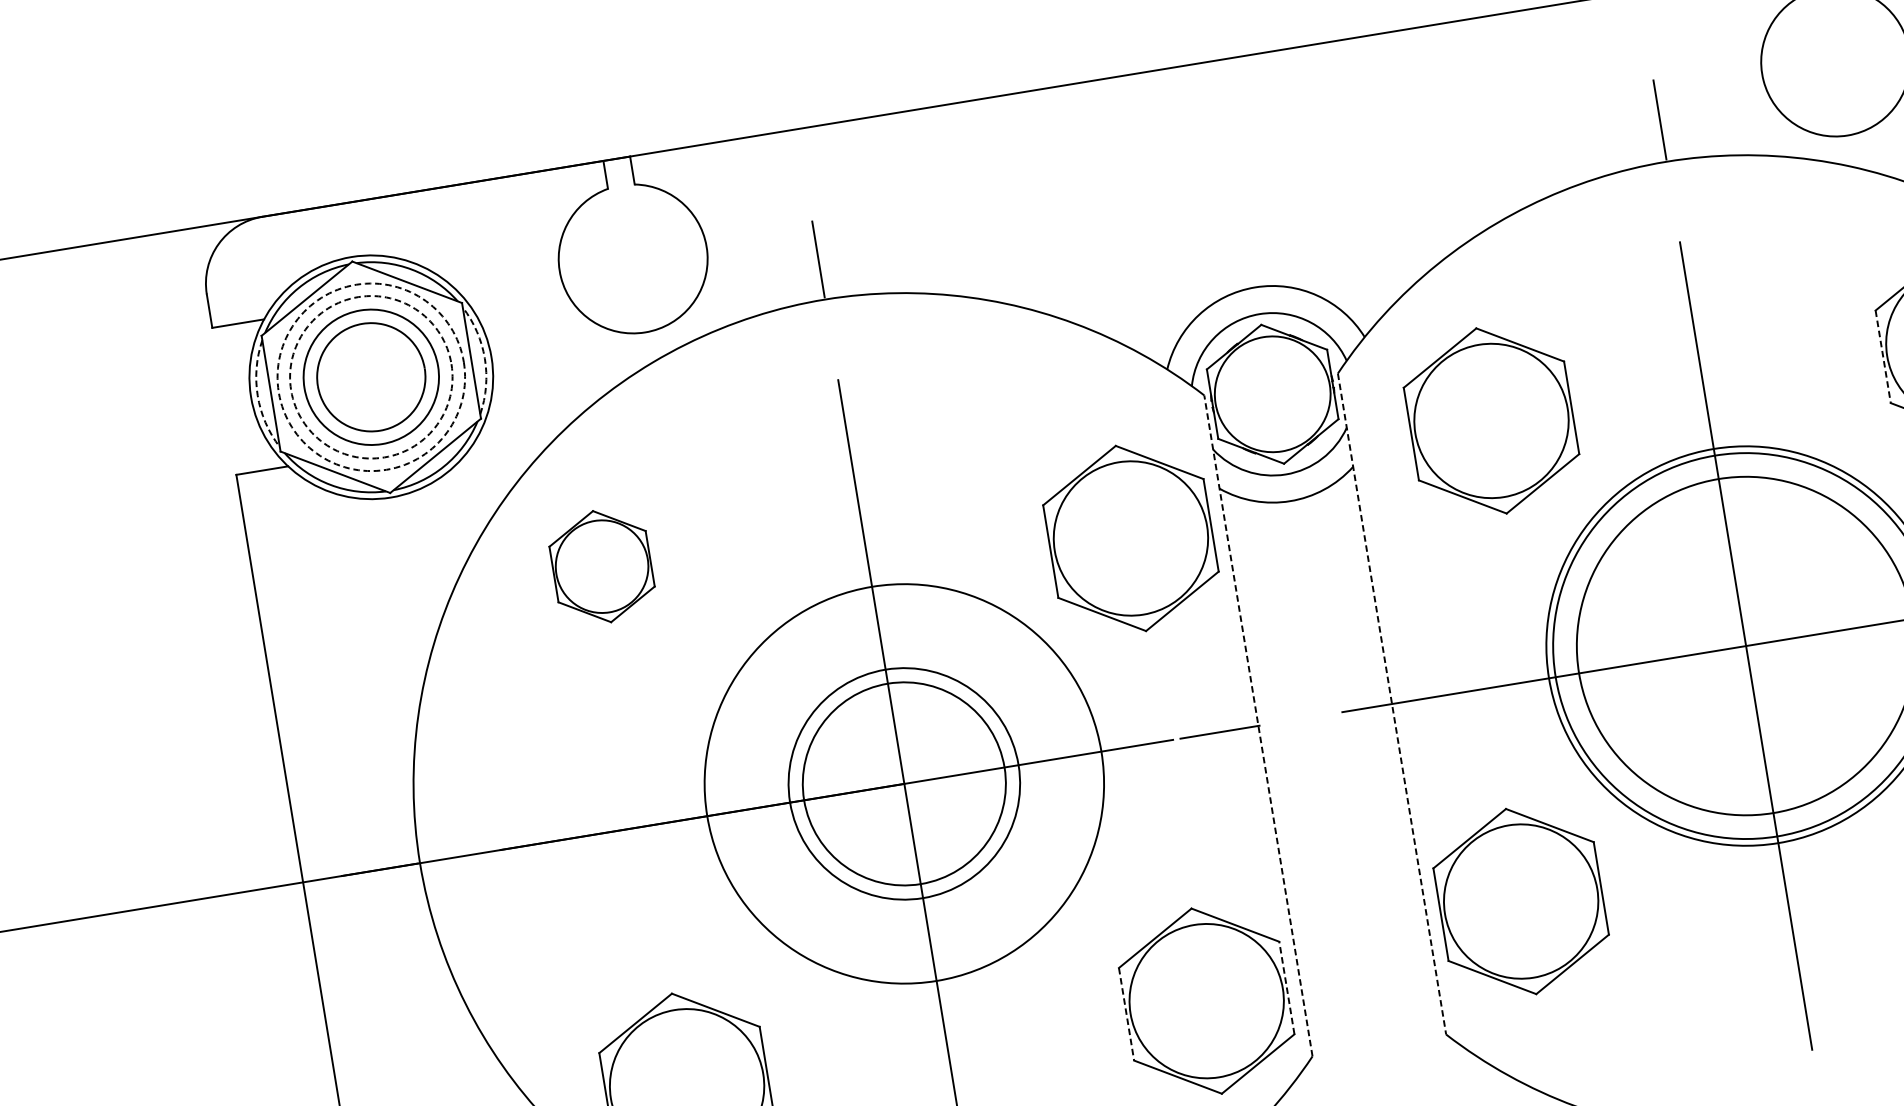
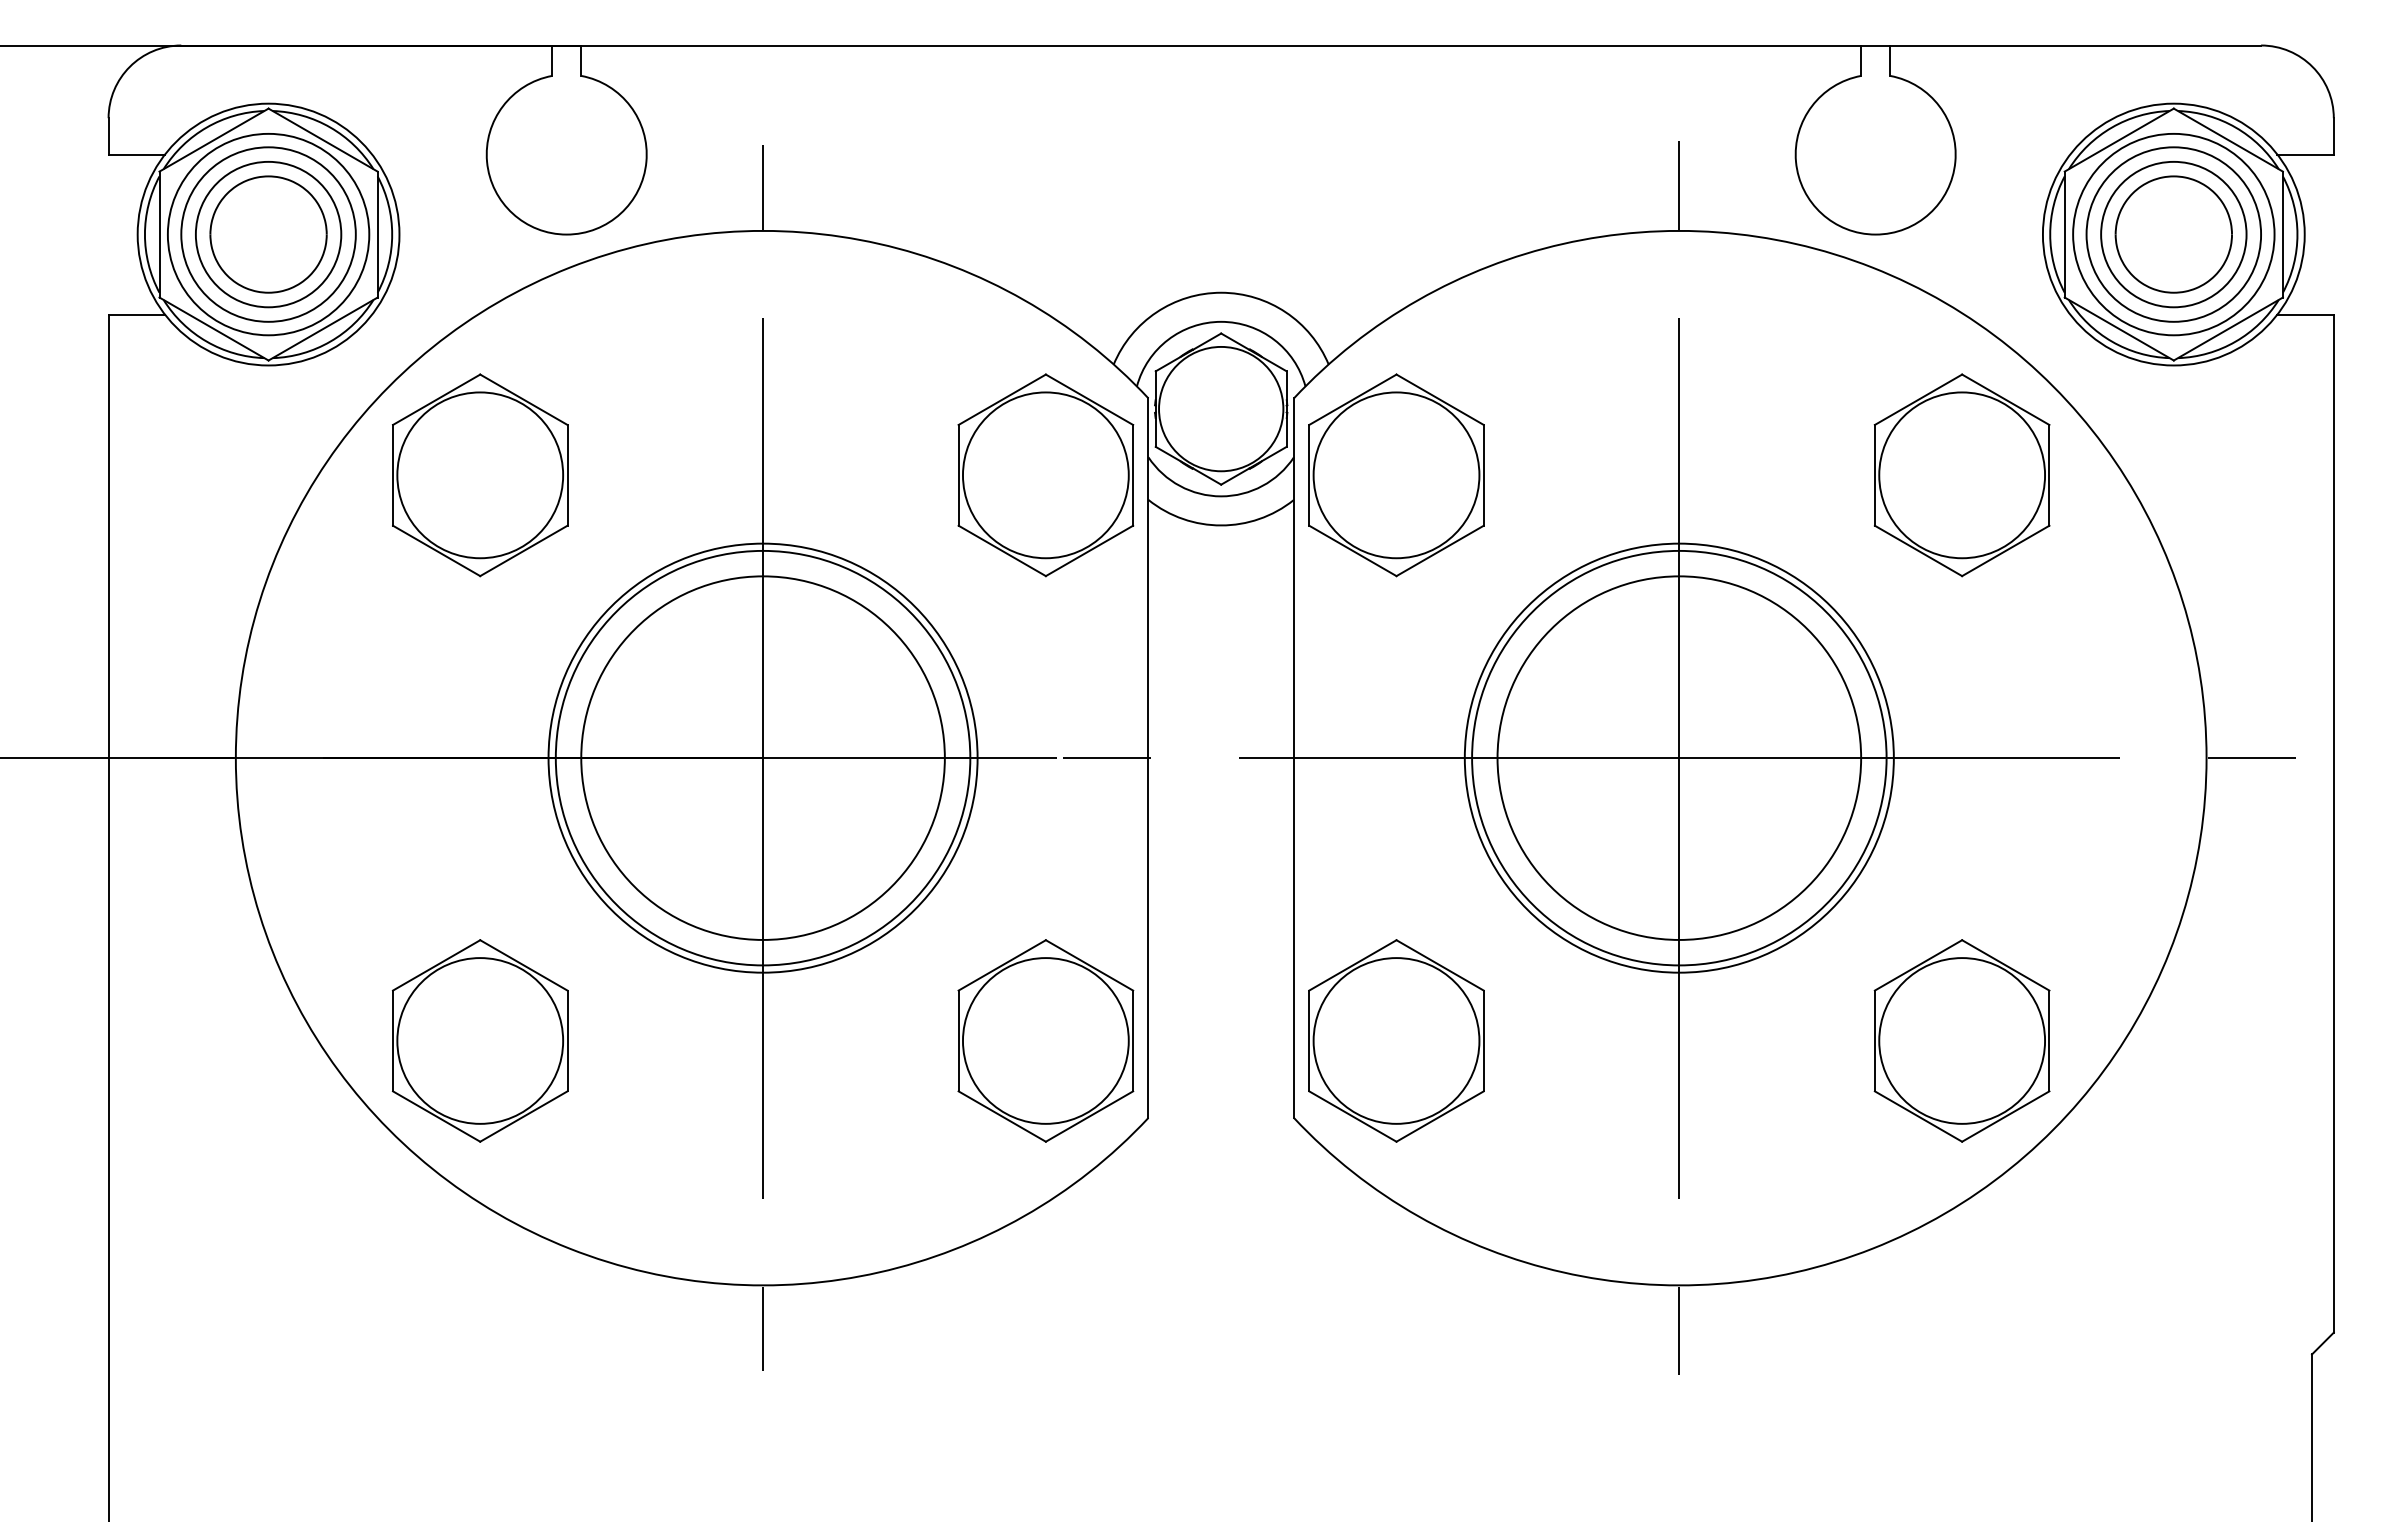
line: (1882, 357) -> (1874, 475), dashed -> solid
arc: (485, 358) -> (392, 234), dashed -> solid
circle: (371, 377) -> (268, 234), dashed -> solid
circle: (371, 377) -> (268, 234), dashed -> solid
arc: (257, 395) -> (144, 234), dashed -> solid
part: (1491, 421) -> (1396, 475), moved
part: (1130, 538) -> (1045, 475), moved
part: (602, 566) -> (480, 475), size x1.67
line: (1391, 704) -> (1293, 758), dashed -> solid
line: (1258, 726) -> (1148, 758), dashed -> solid
circle: (903, 783) -> (762, 757), size x1.67
circle: (903, 783) -> (762, 757), size x1.67
part: (1521, 901) -> (1396, 1040), moved
line: (1287, 987) -> (1133, 1040), dashed -> solid
line: (1126, 1014) -> (958, 1041), dashed -> solid

